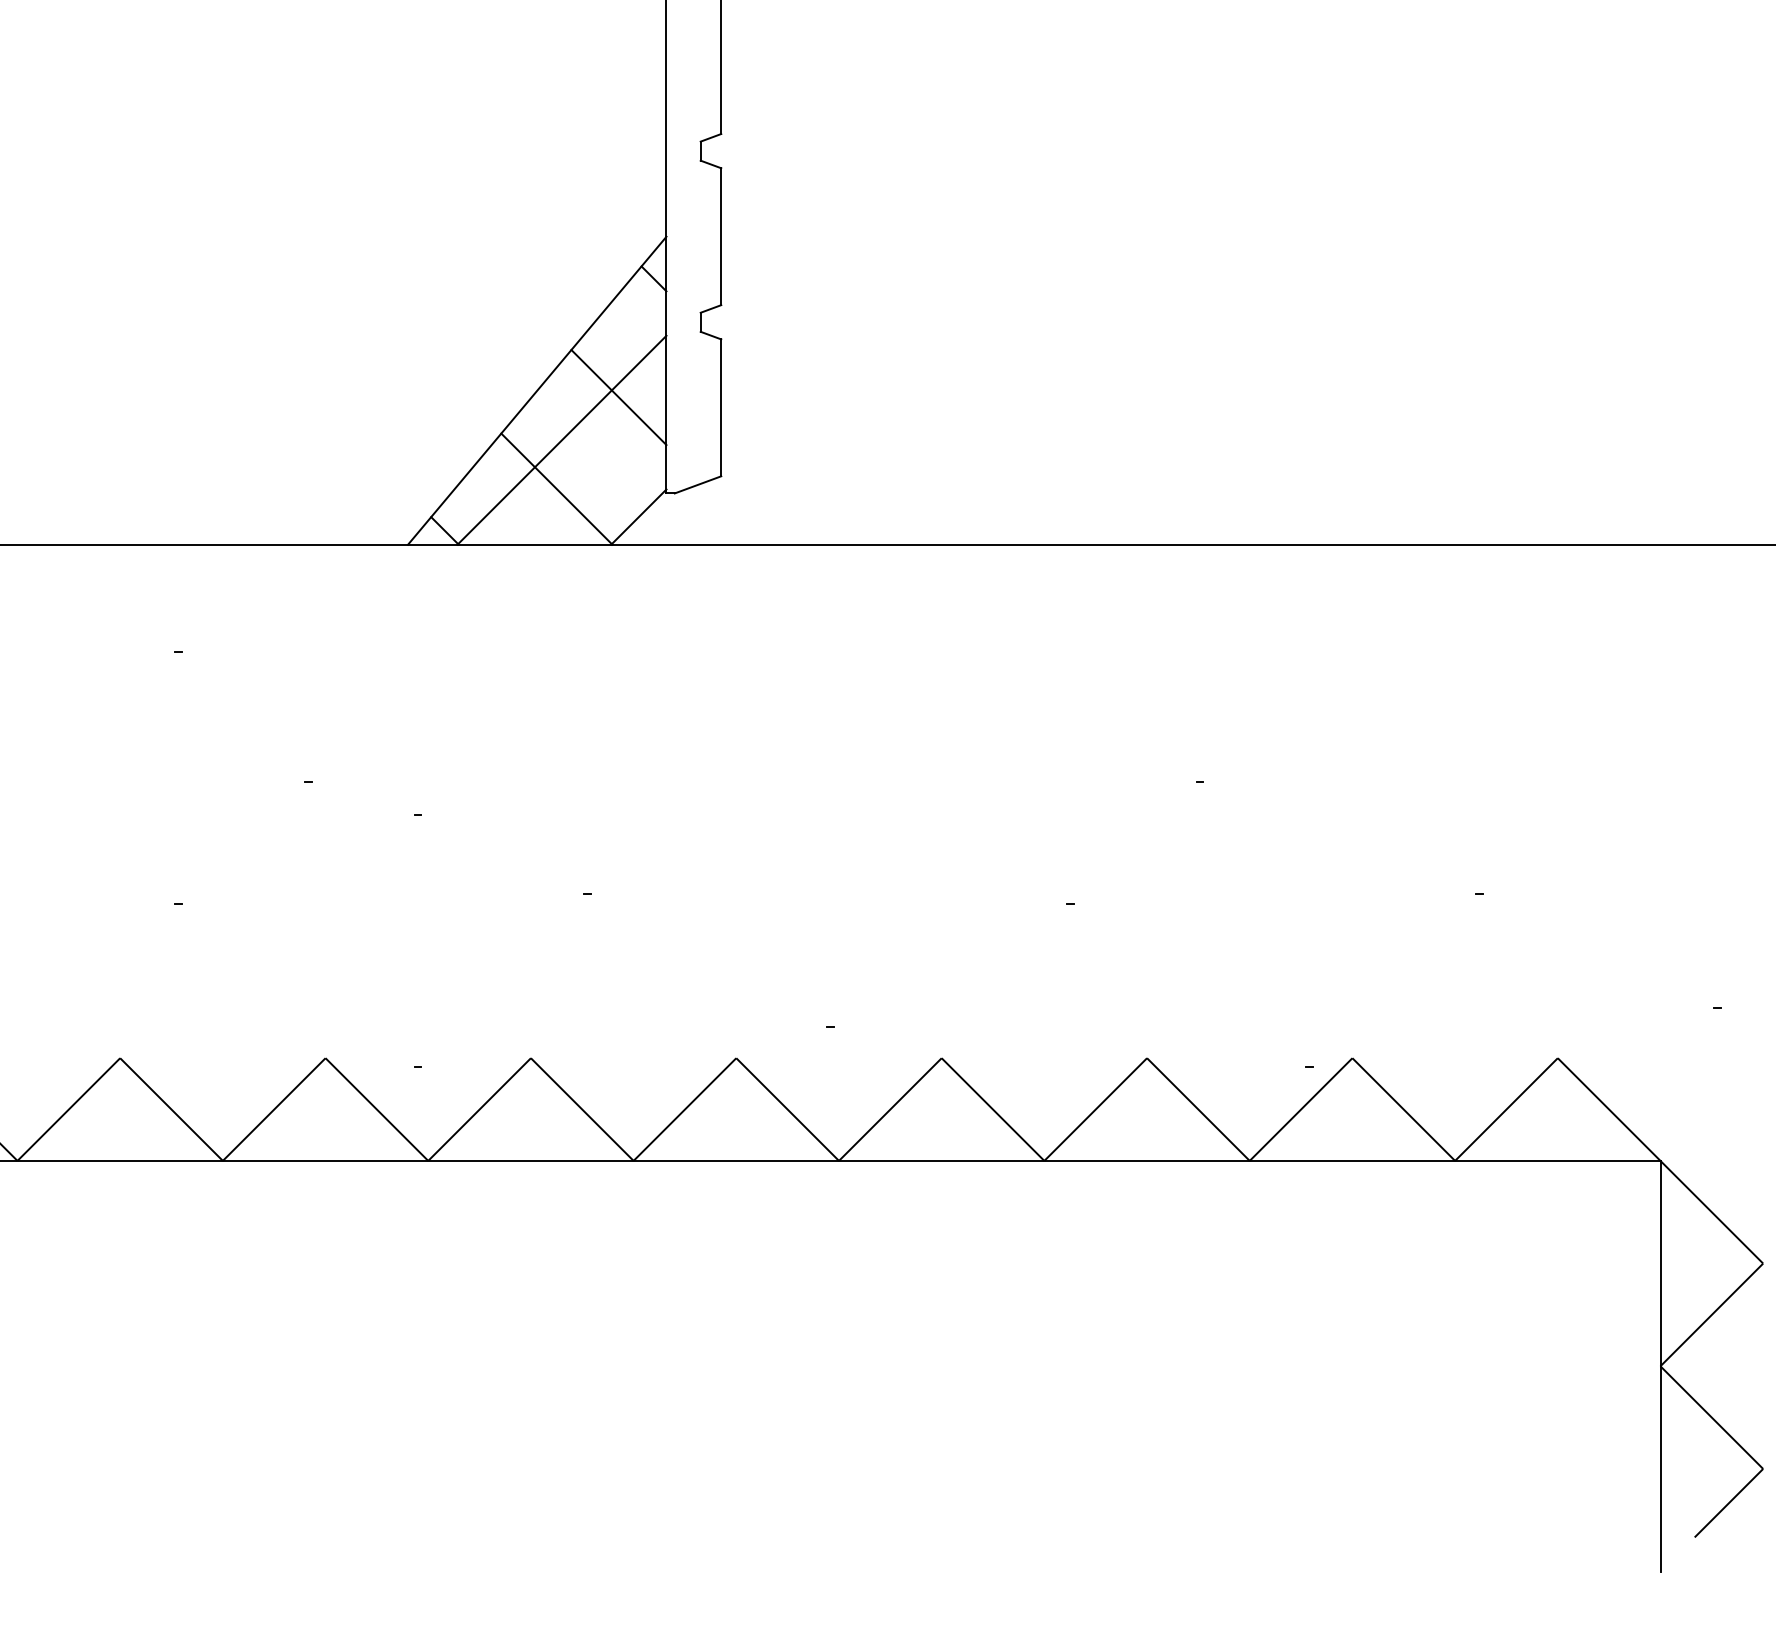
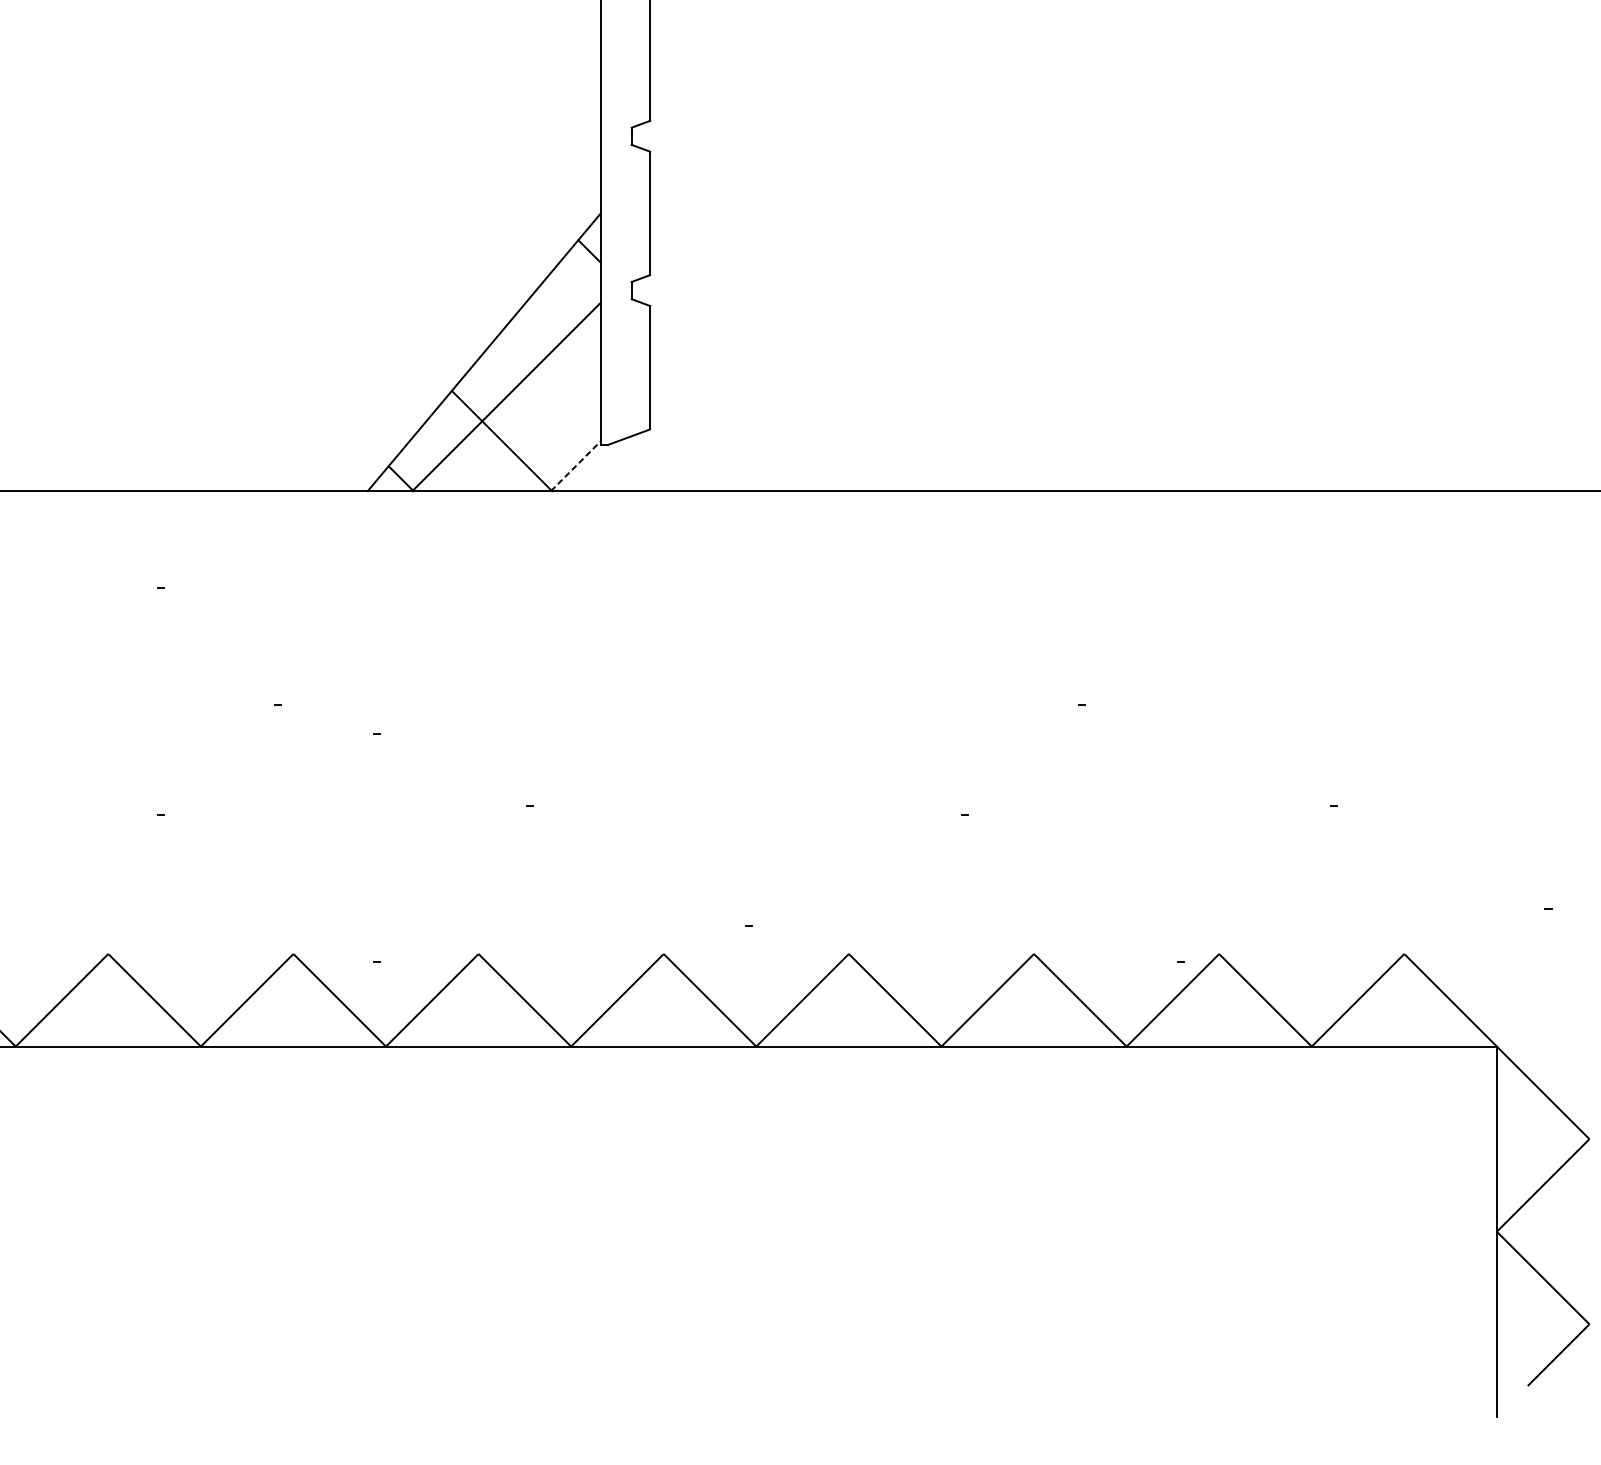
line: (618, 397) -> (557, 358), removed
line: (639, 516) -> (576, 465), solid -> dashed

